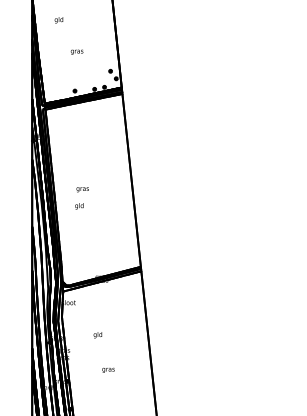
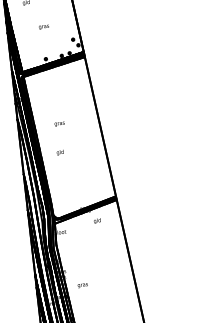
text: (82, 189) -> (59, 124), moved
text: (97, 335) -> (97, 221), moved
text: (108, 369) -> (82, 284), moved

